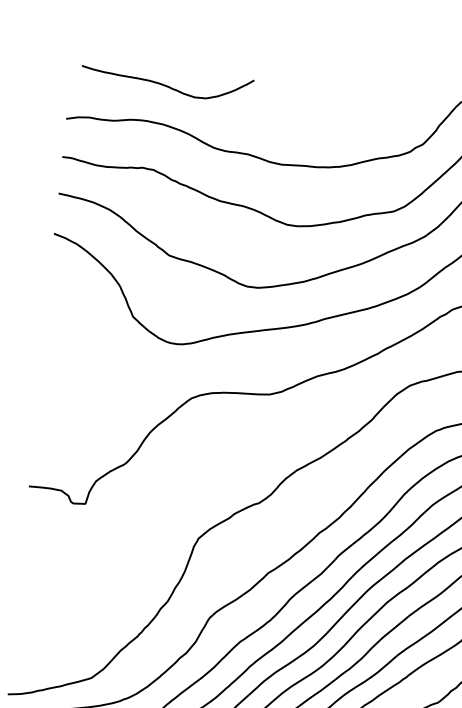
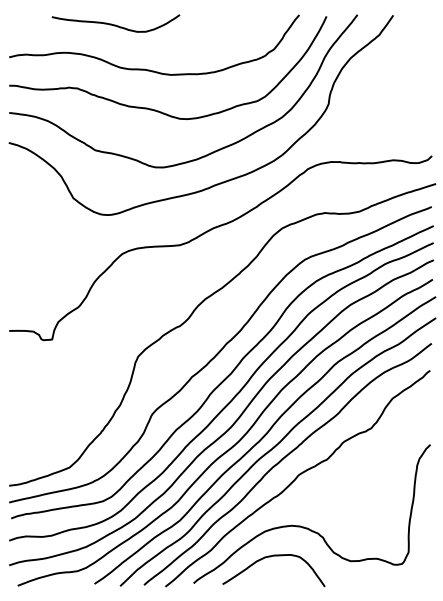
curve: (166, 84) -> (115, 24), moved

